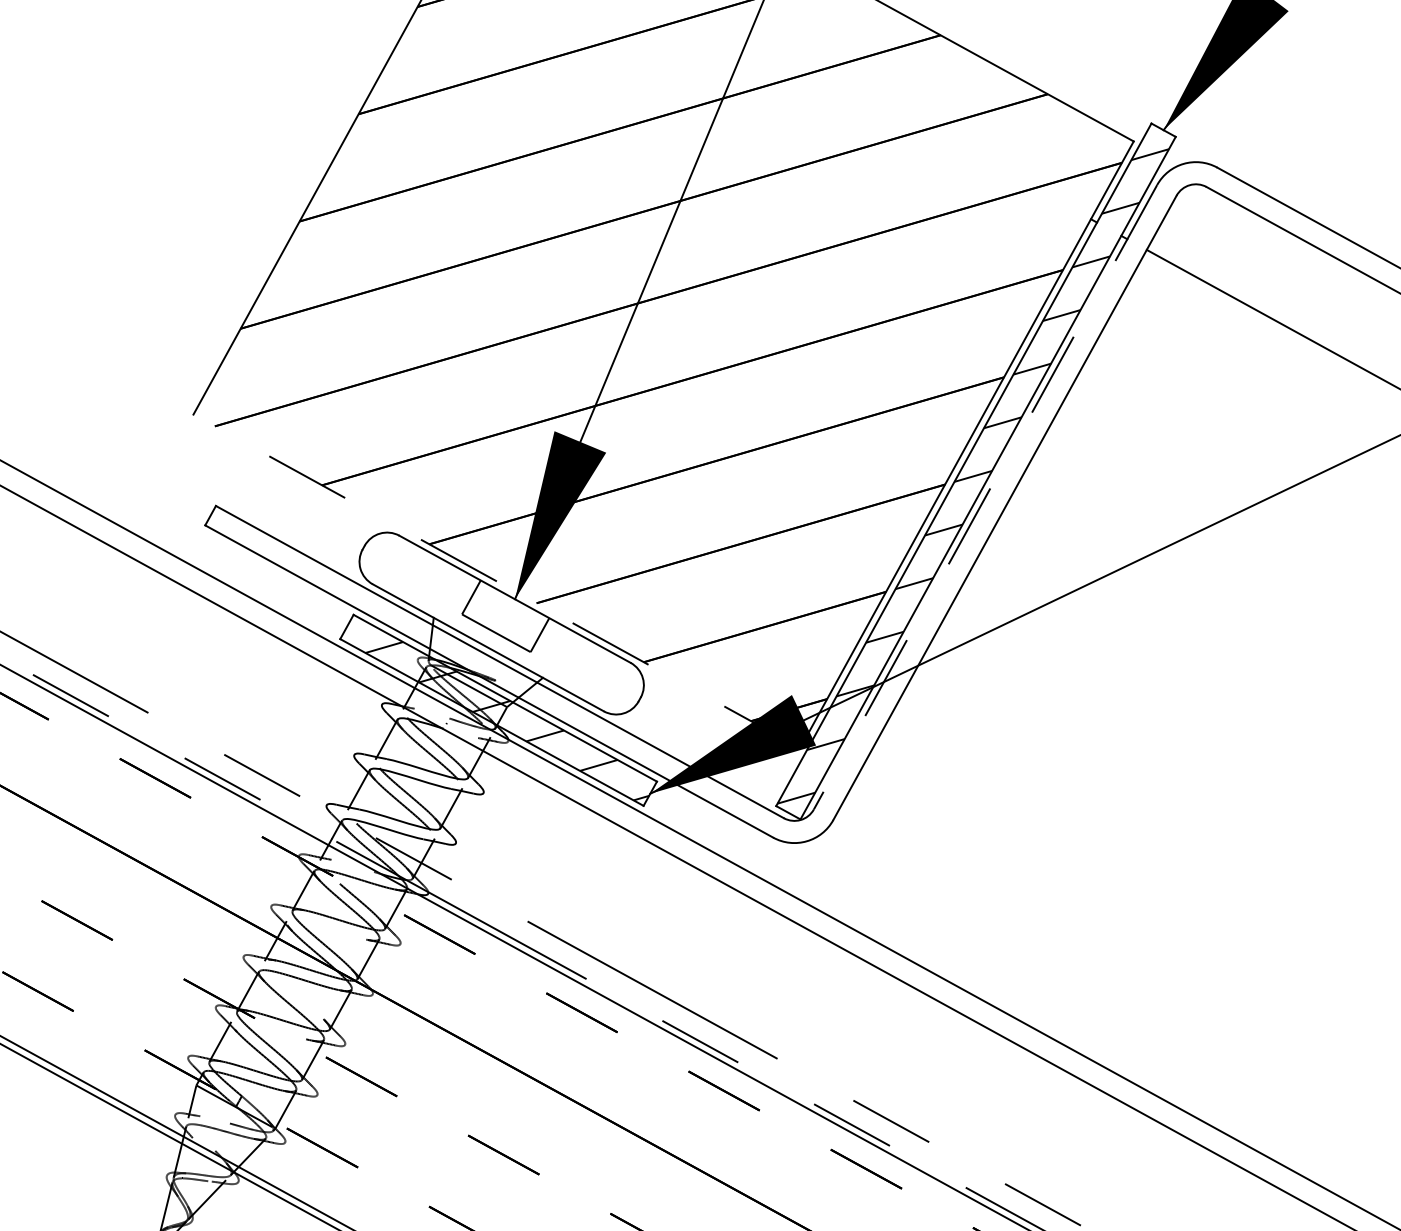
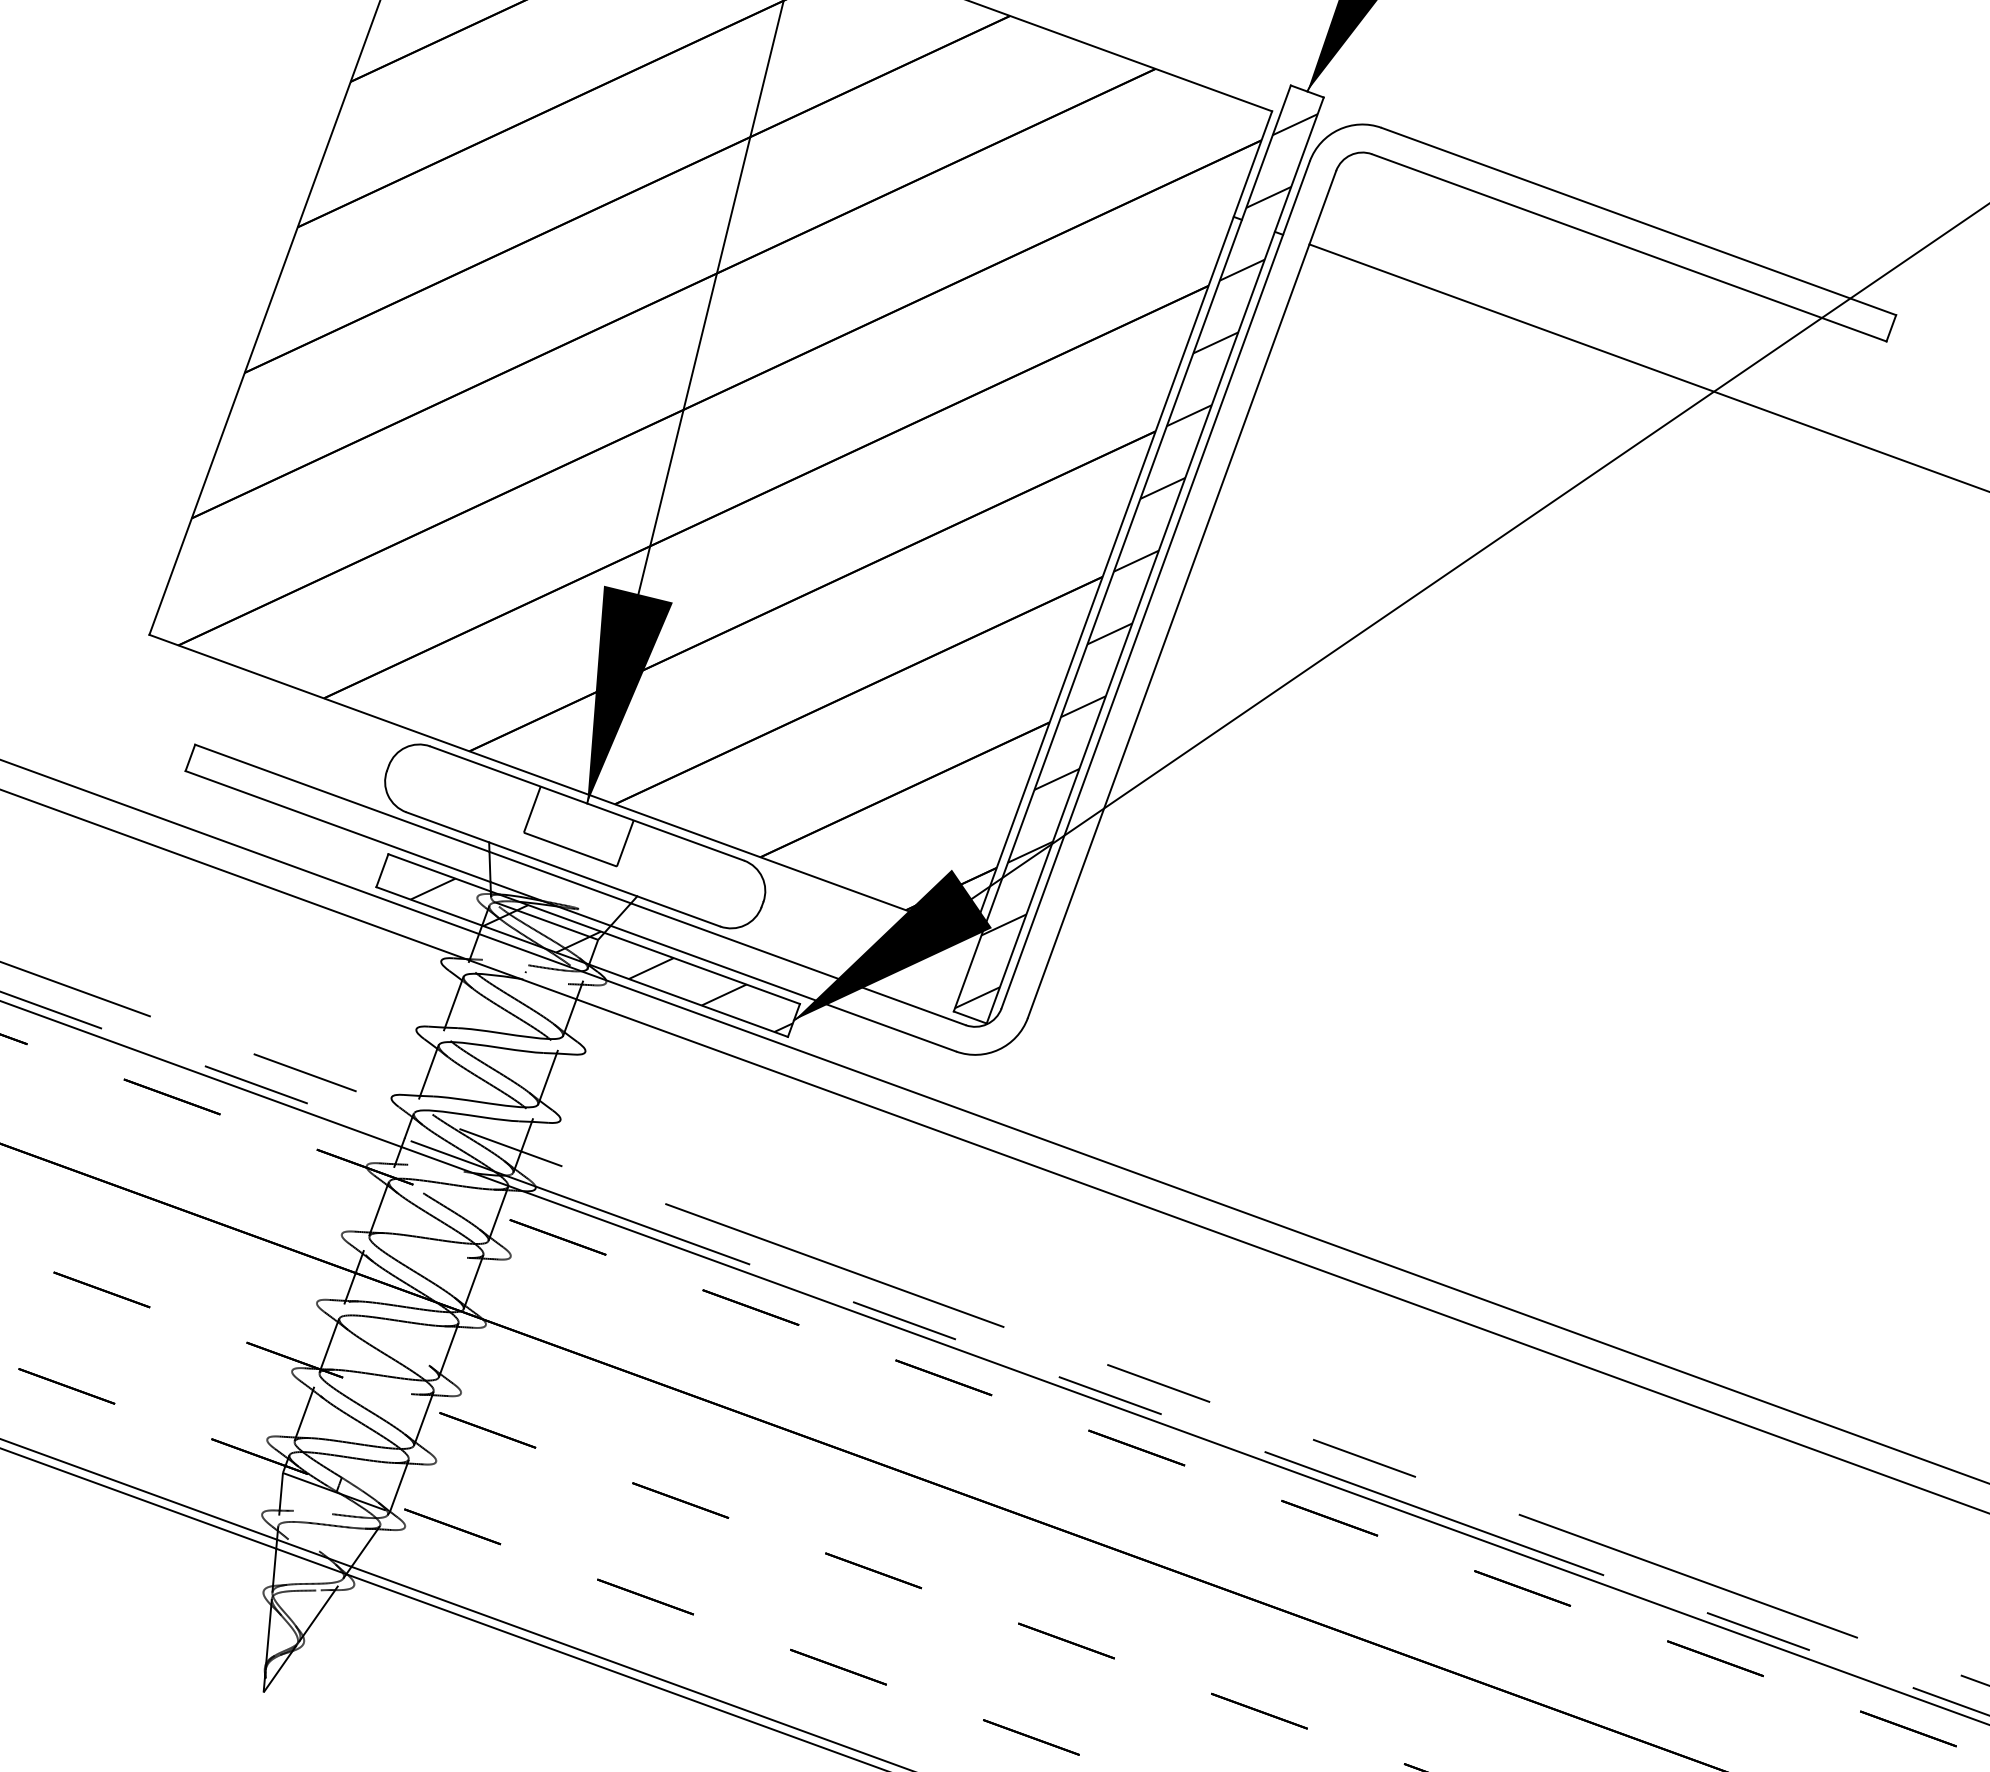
line: (985, 496) -> (1155, 584), dashed -> solid
line: (496, 581) -> (560, 784), dashed -> solid

